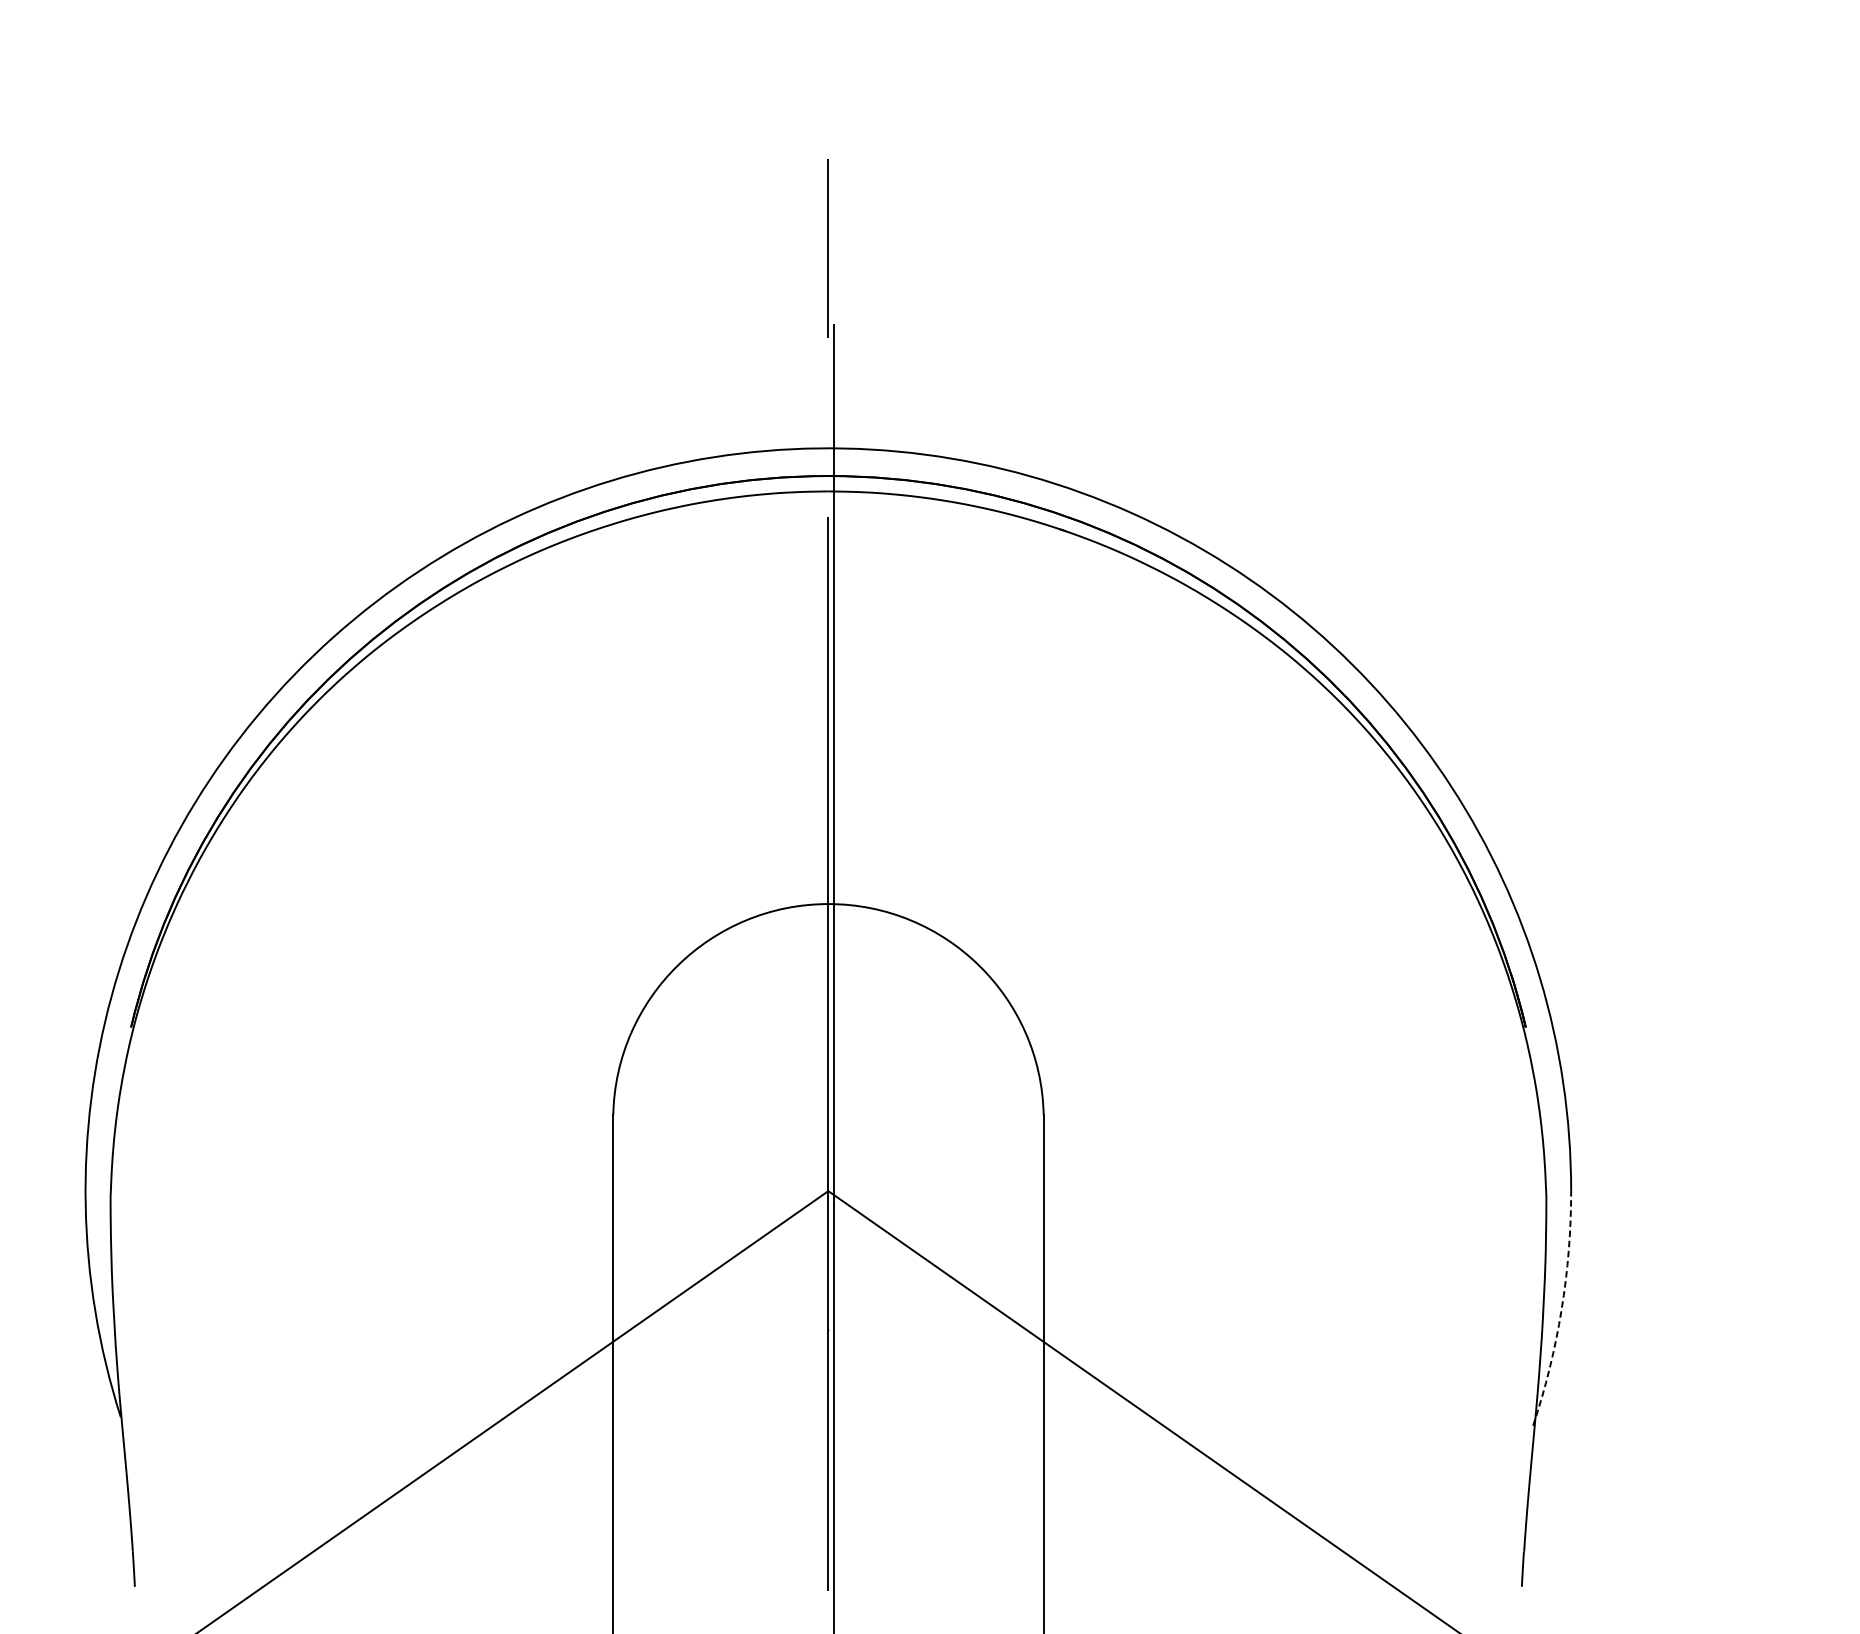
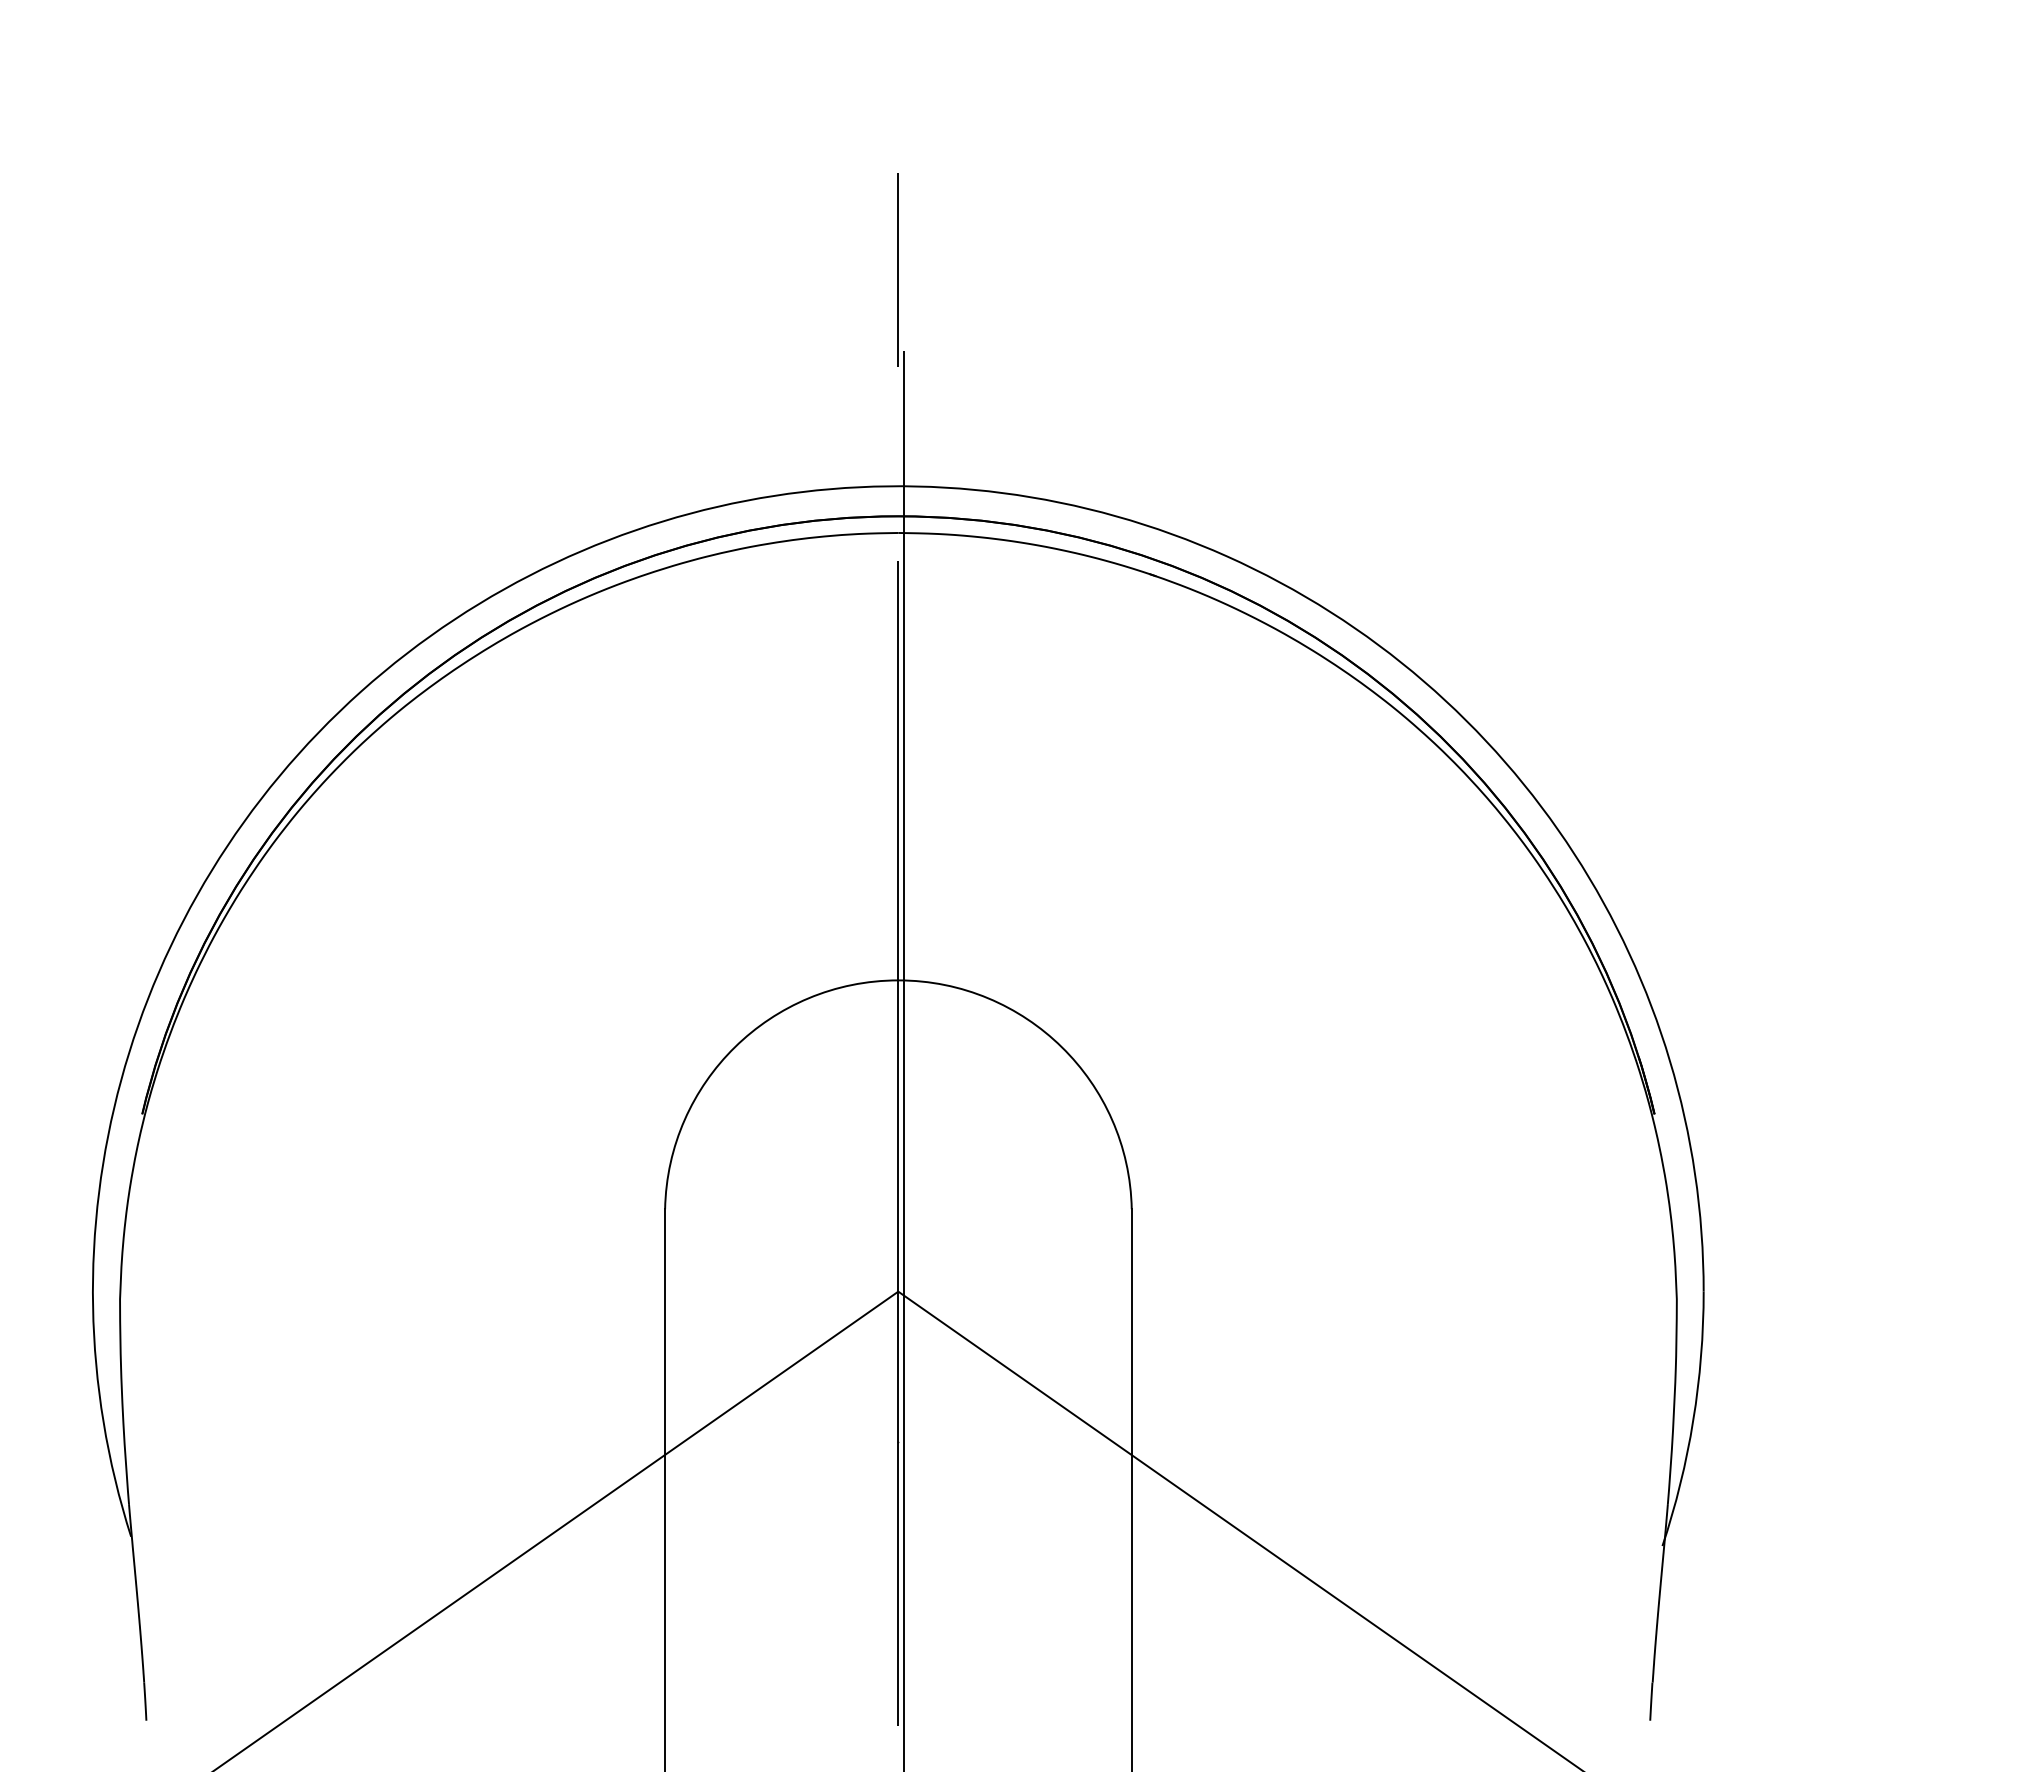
arc: (1561, 1309) -> (1693, 1420), dashed -> solid

